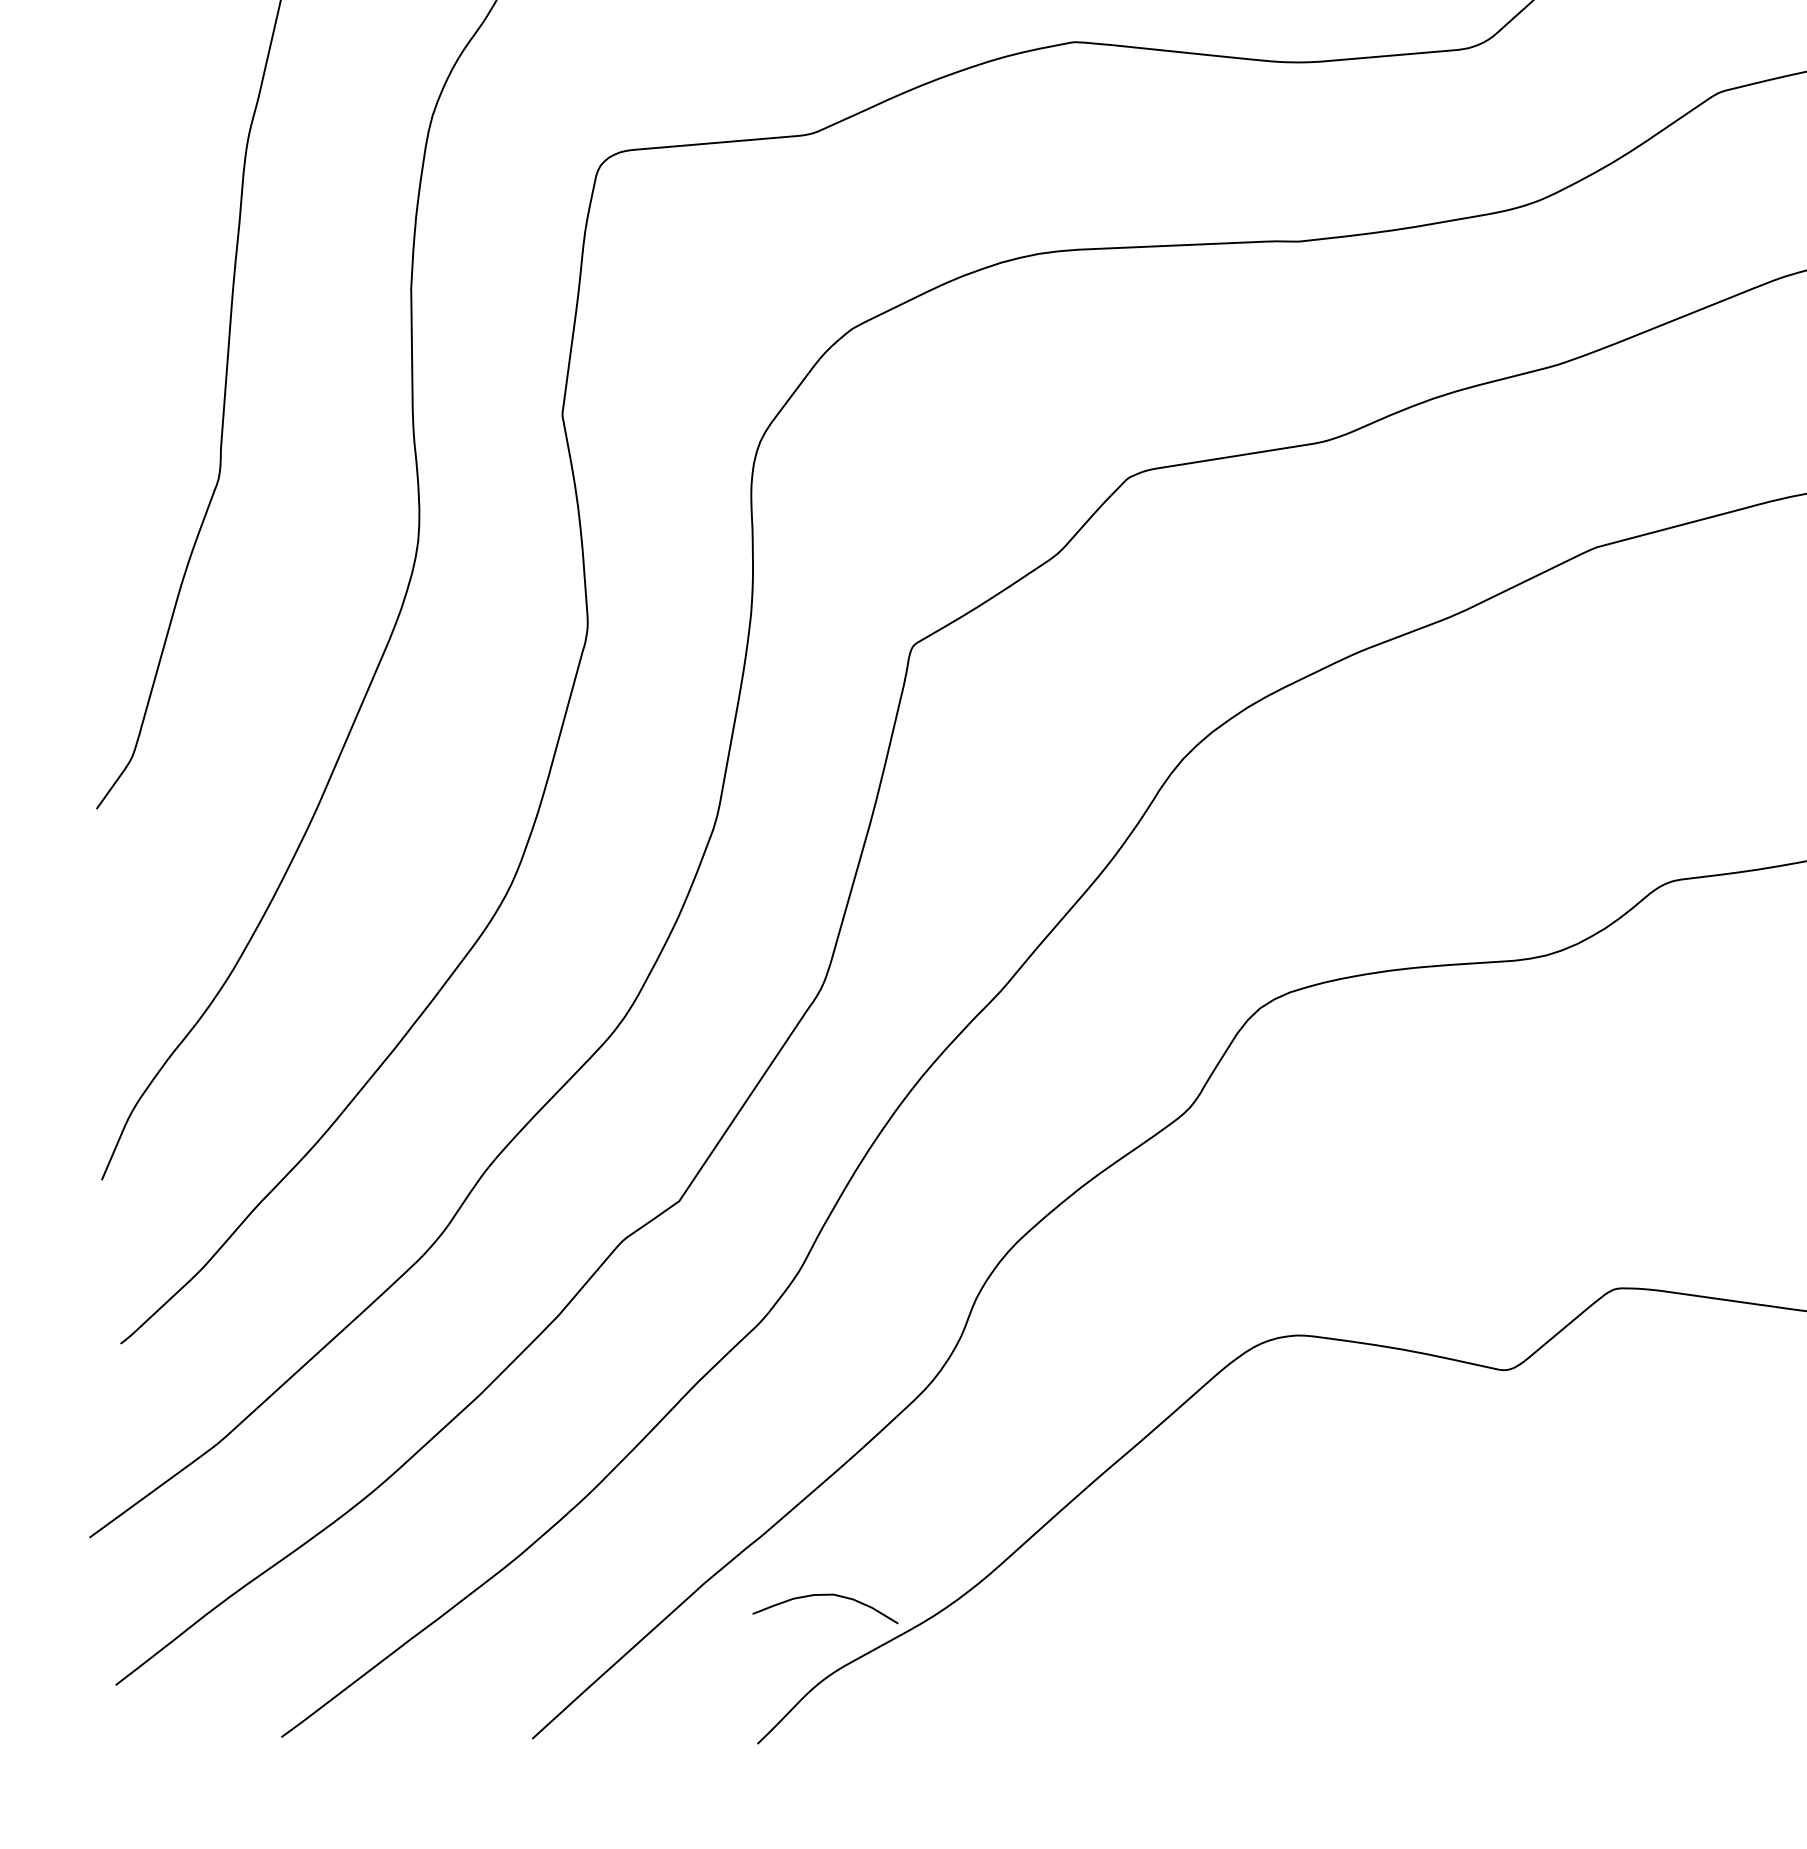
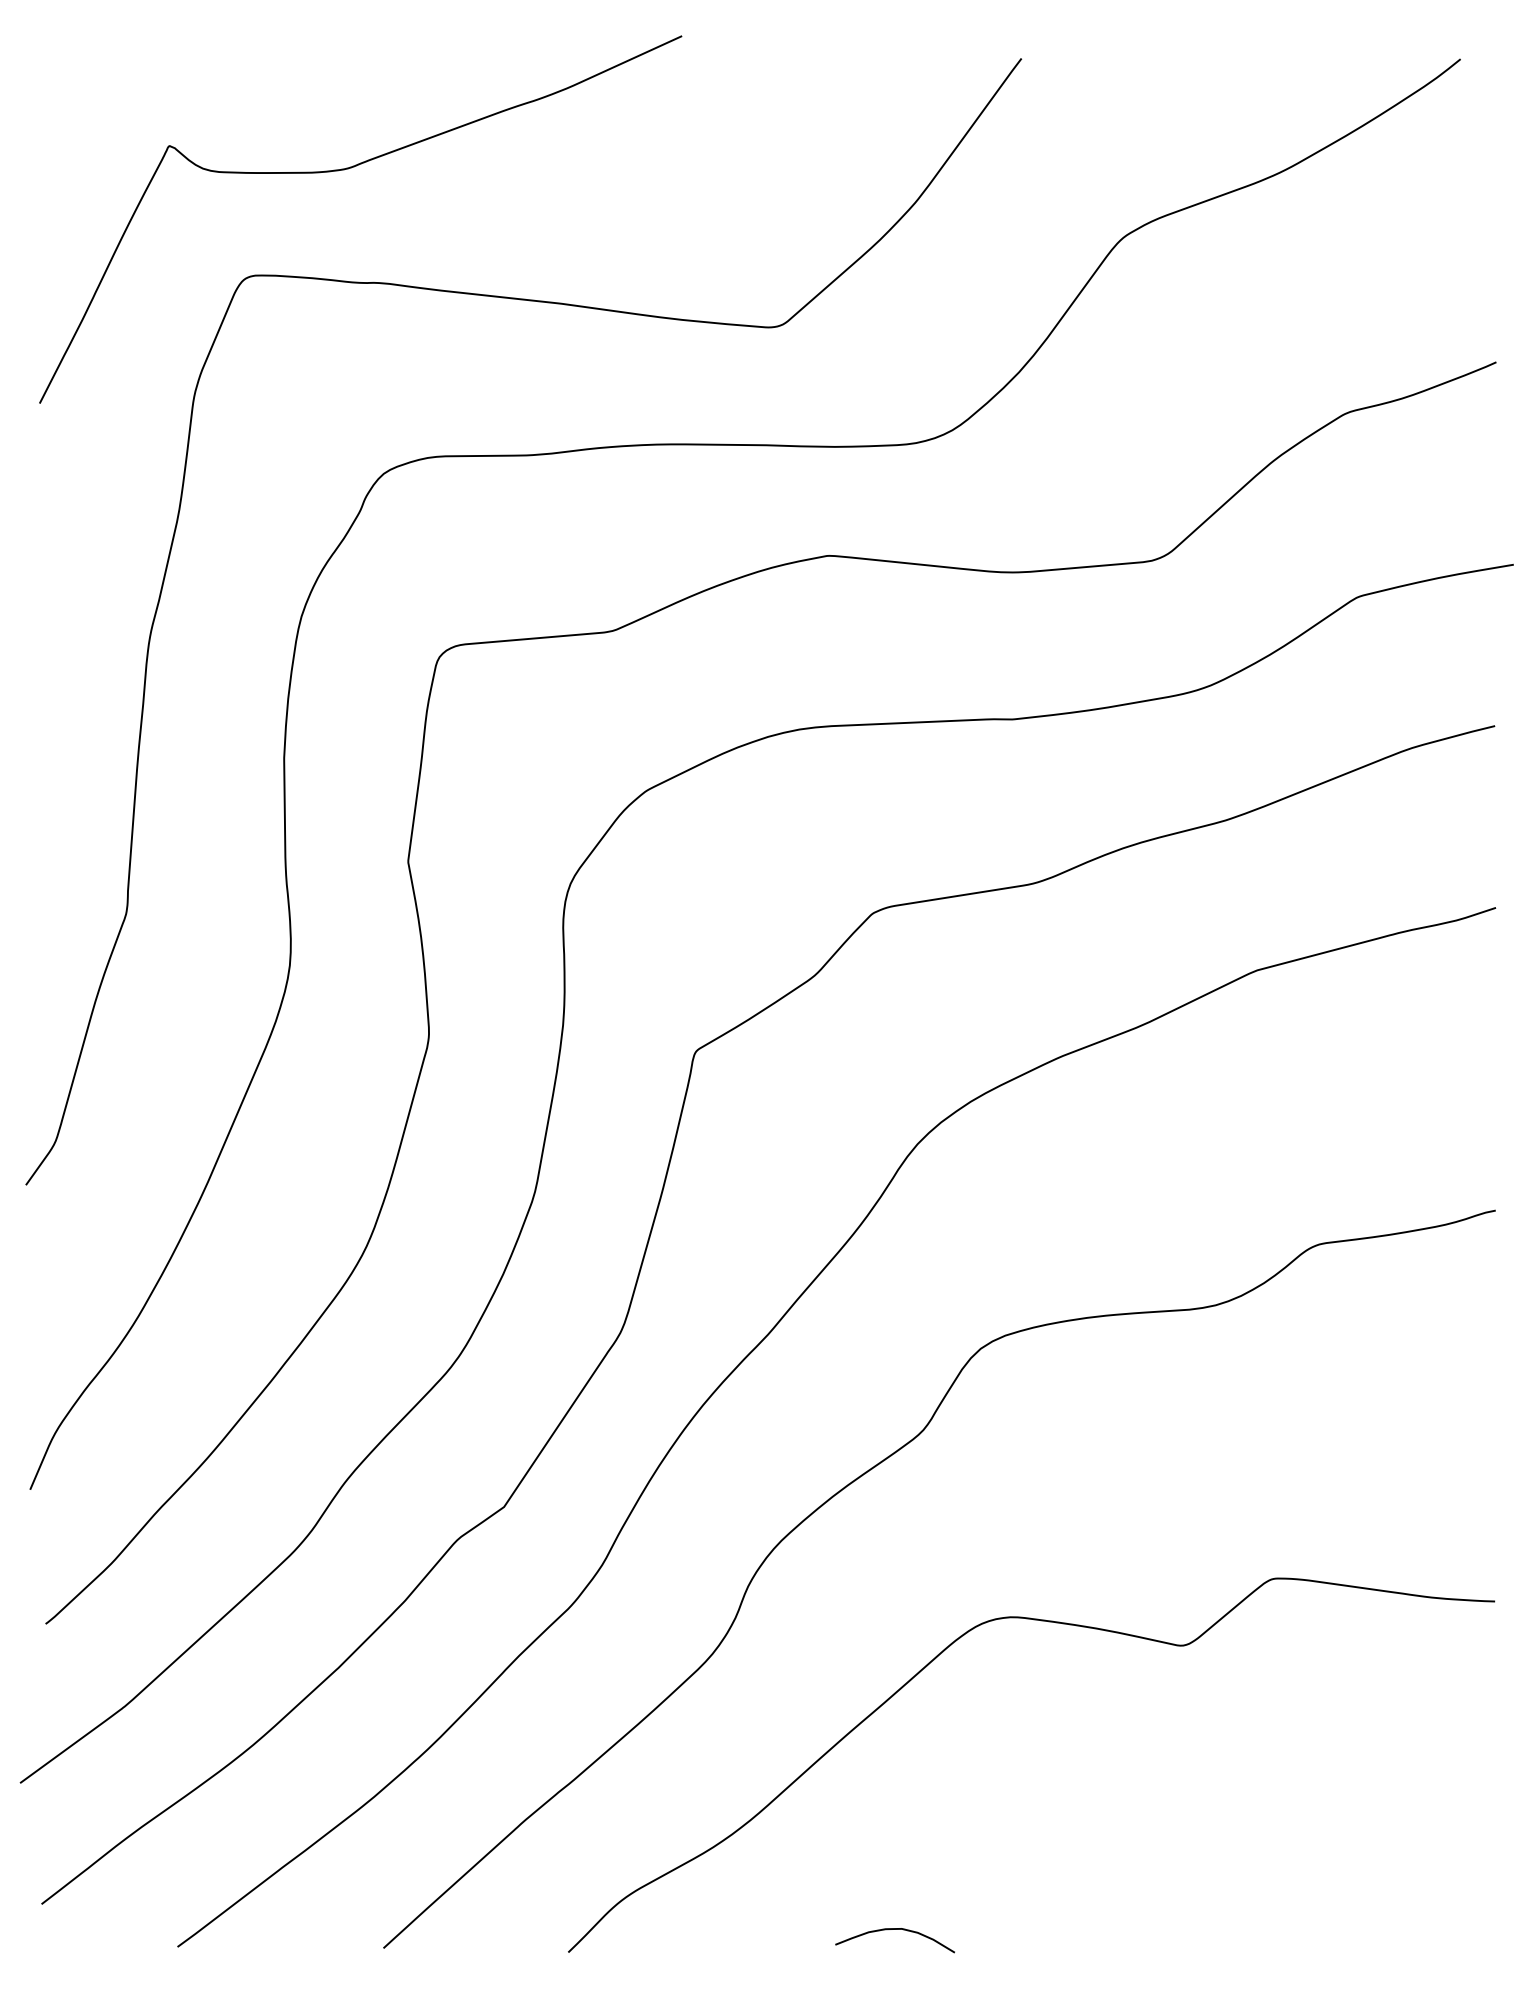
curve: (824, 1595) -> (894, 1929), moved

